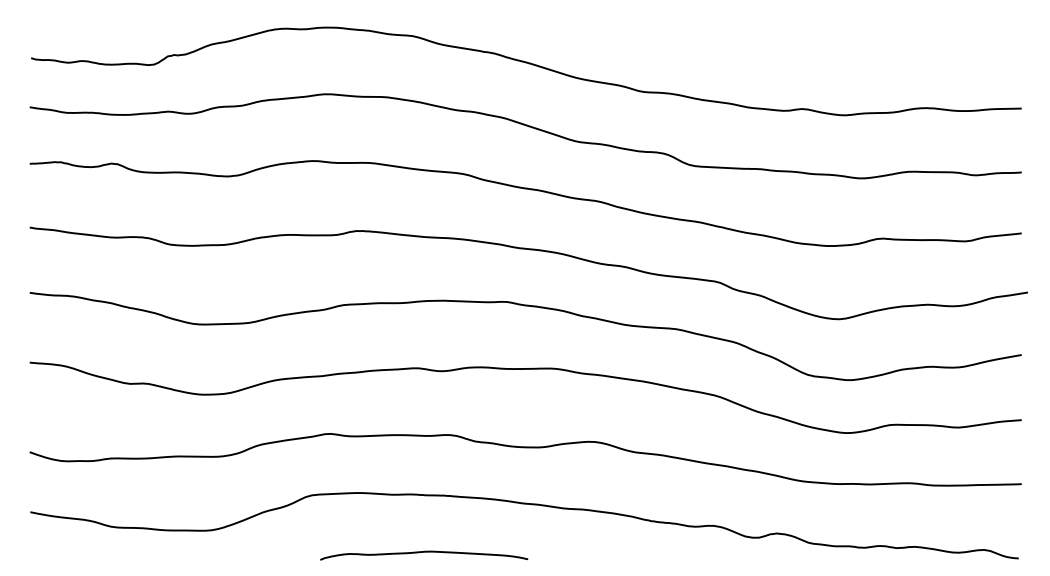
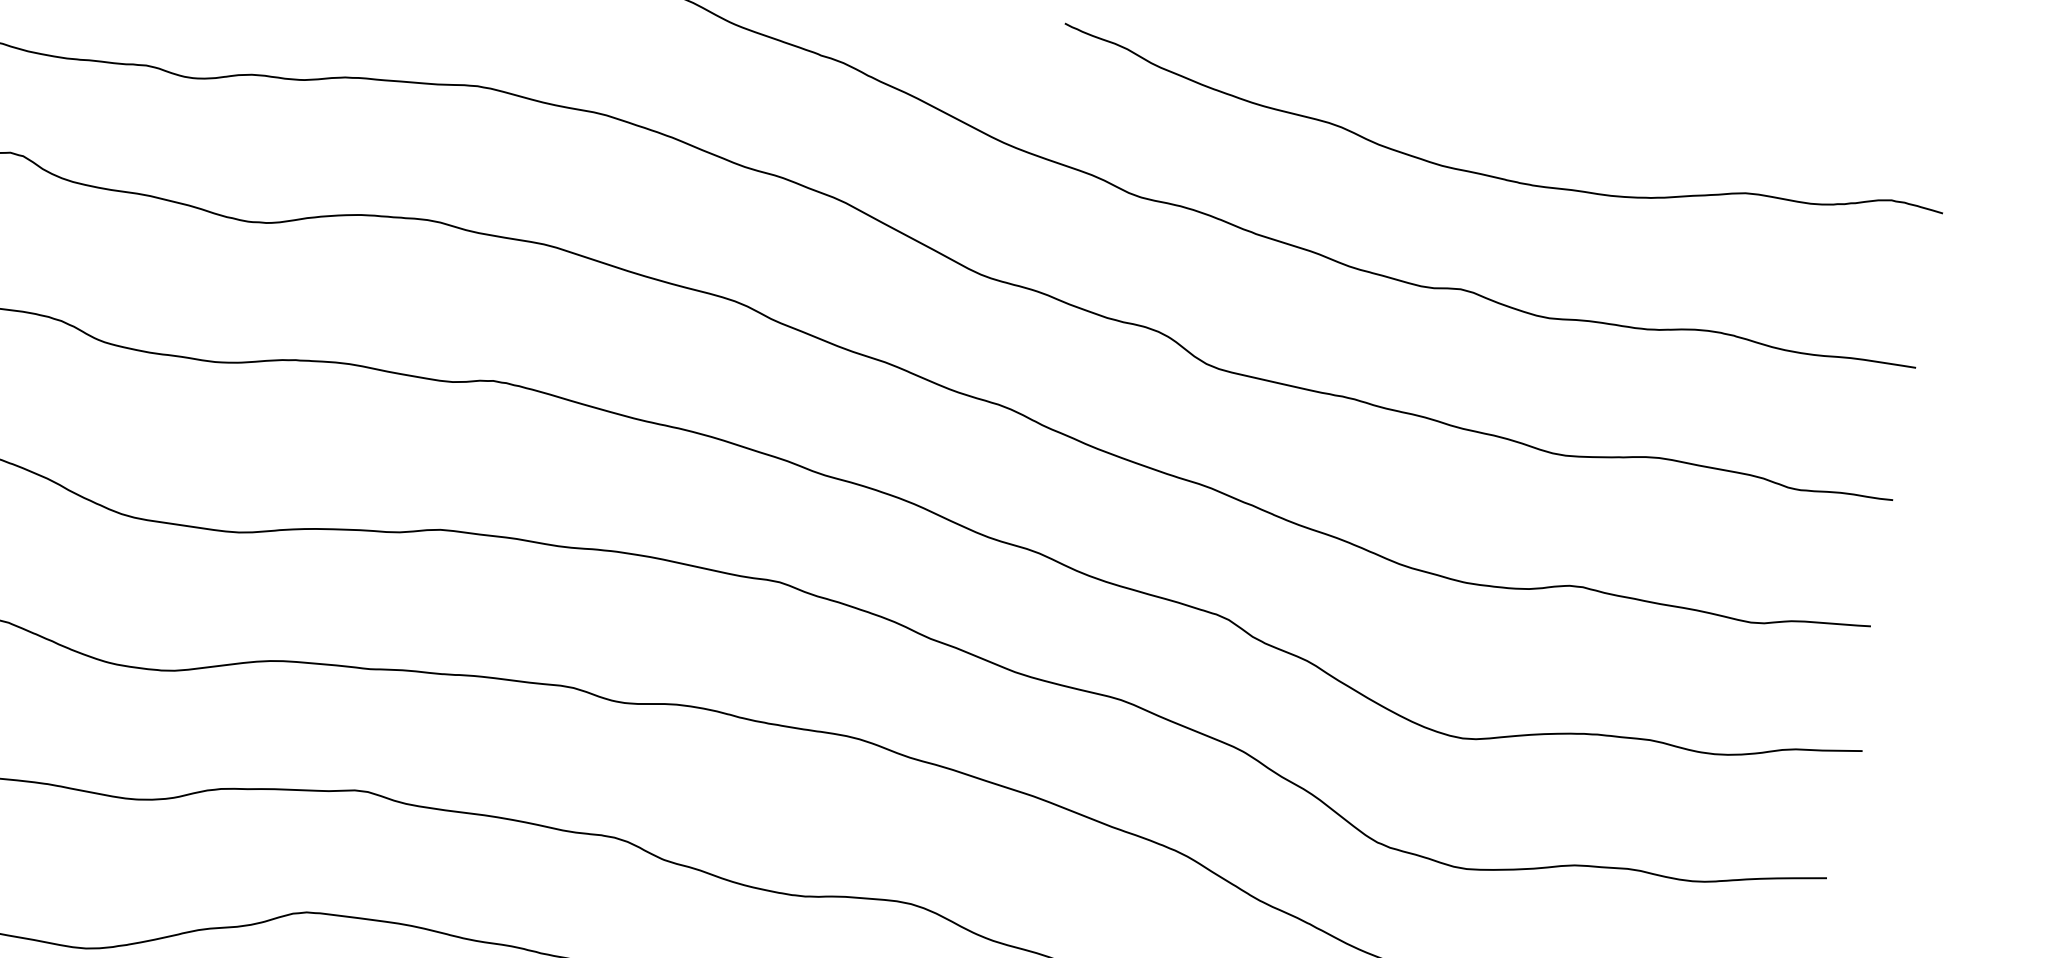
curve: (807, 52) -> (1492, 174), added

